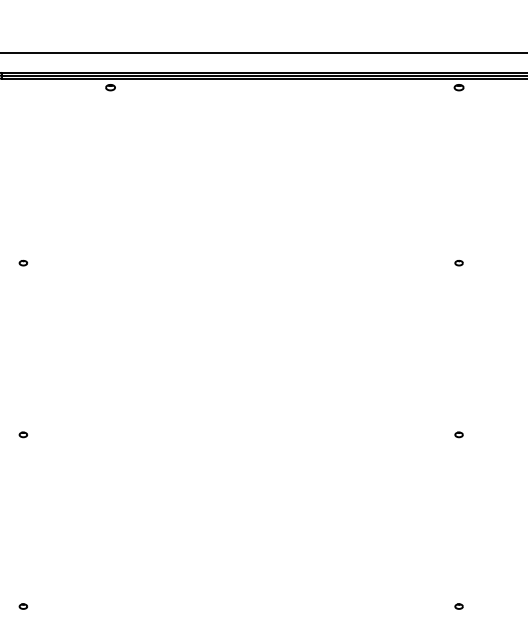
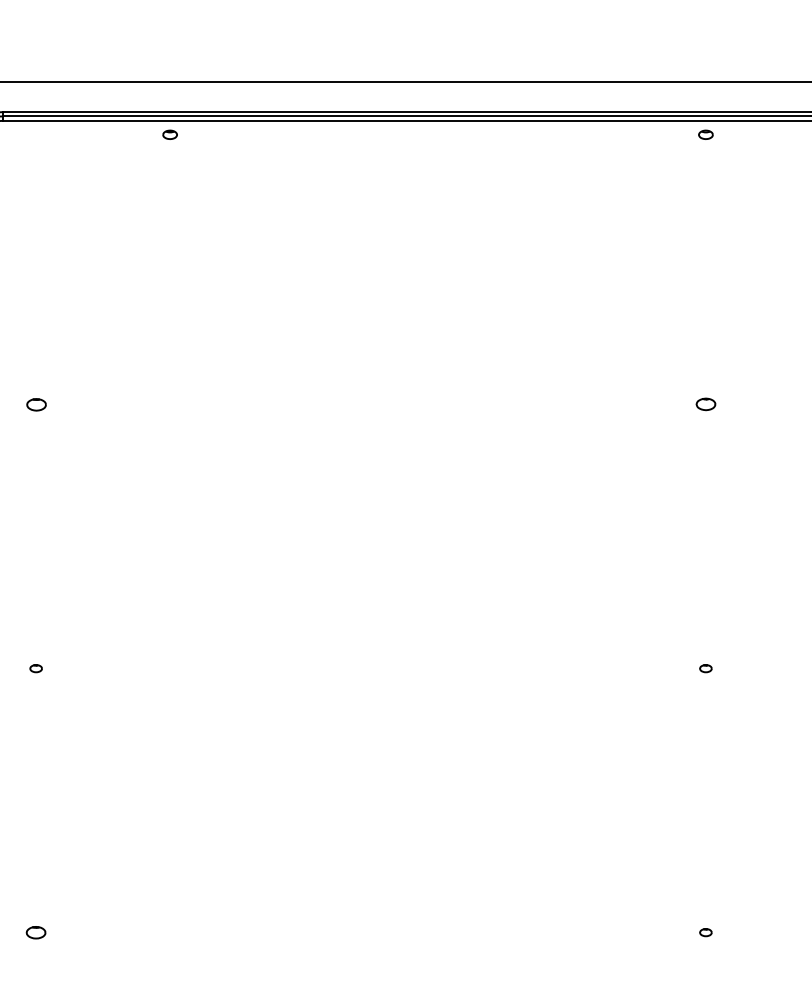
part: (22, 262) -> (34, 403), size x1.6
part: (458, 263) -> (705, 405), size x1.6
part: (23, 606) -> (36, 932), size x1.6

